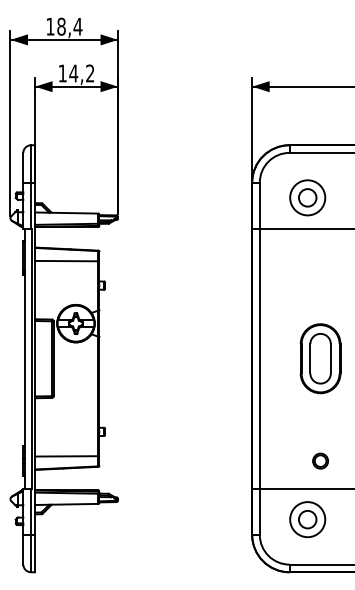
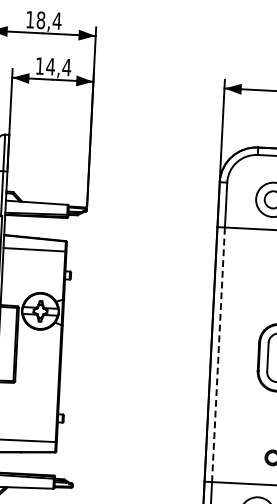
text: (89, 73) -> (66, 67), 14,2 -> 14,4
line: (259, 358) -> (218, 354), solid -> dashed

